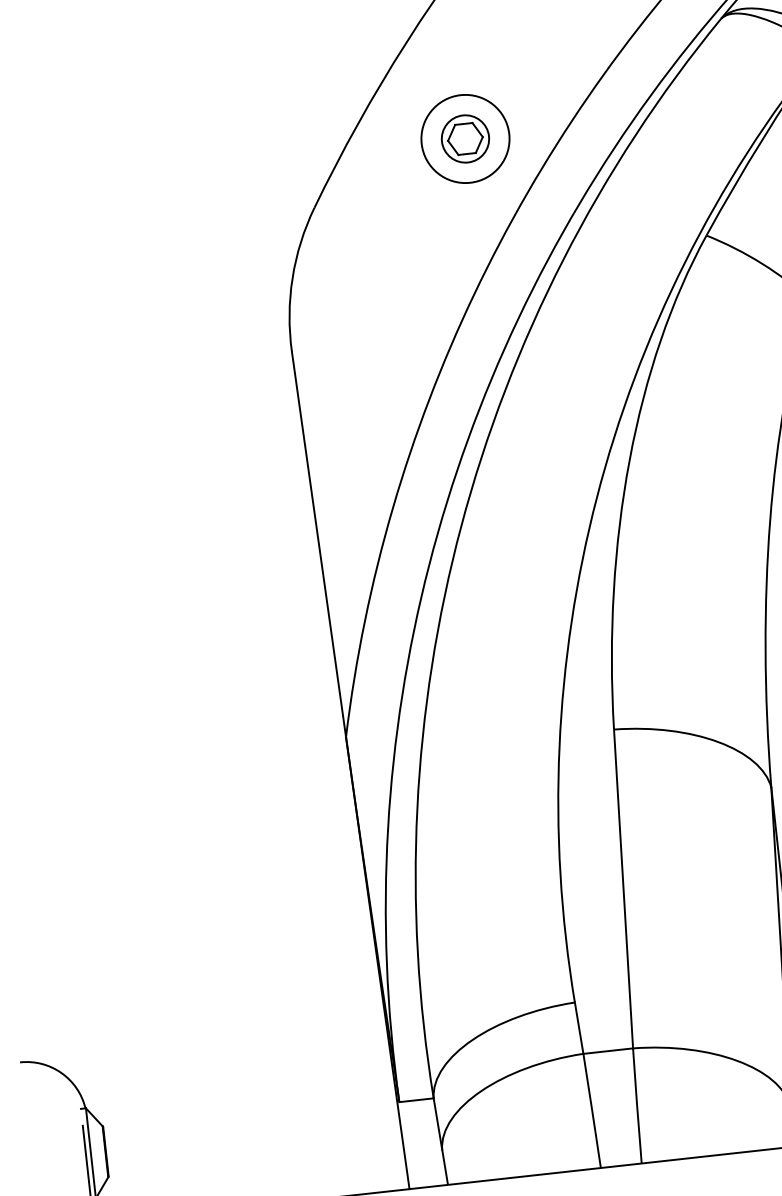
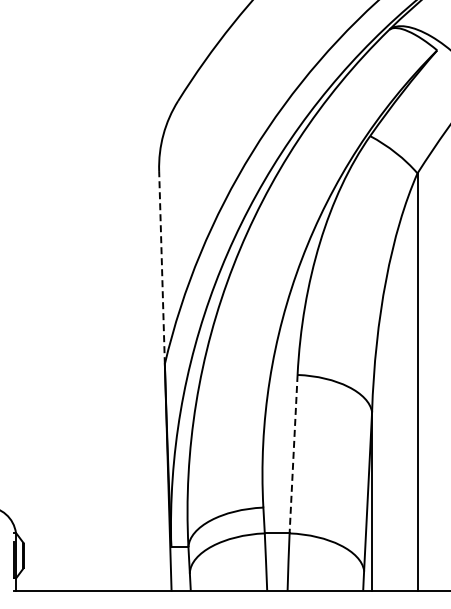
part: (465, 139) -> (256, 75), removed
line: (319, 544) -> (162, 267), solid -> dashed
line: (623, 889) -> (293, 454), solid -> dashed

